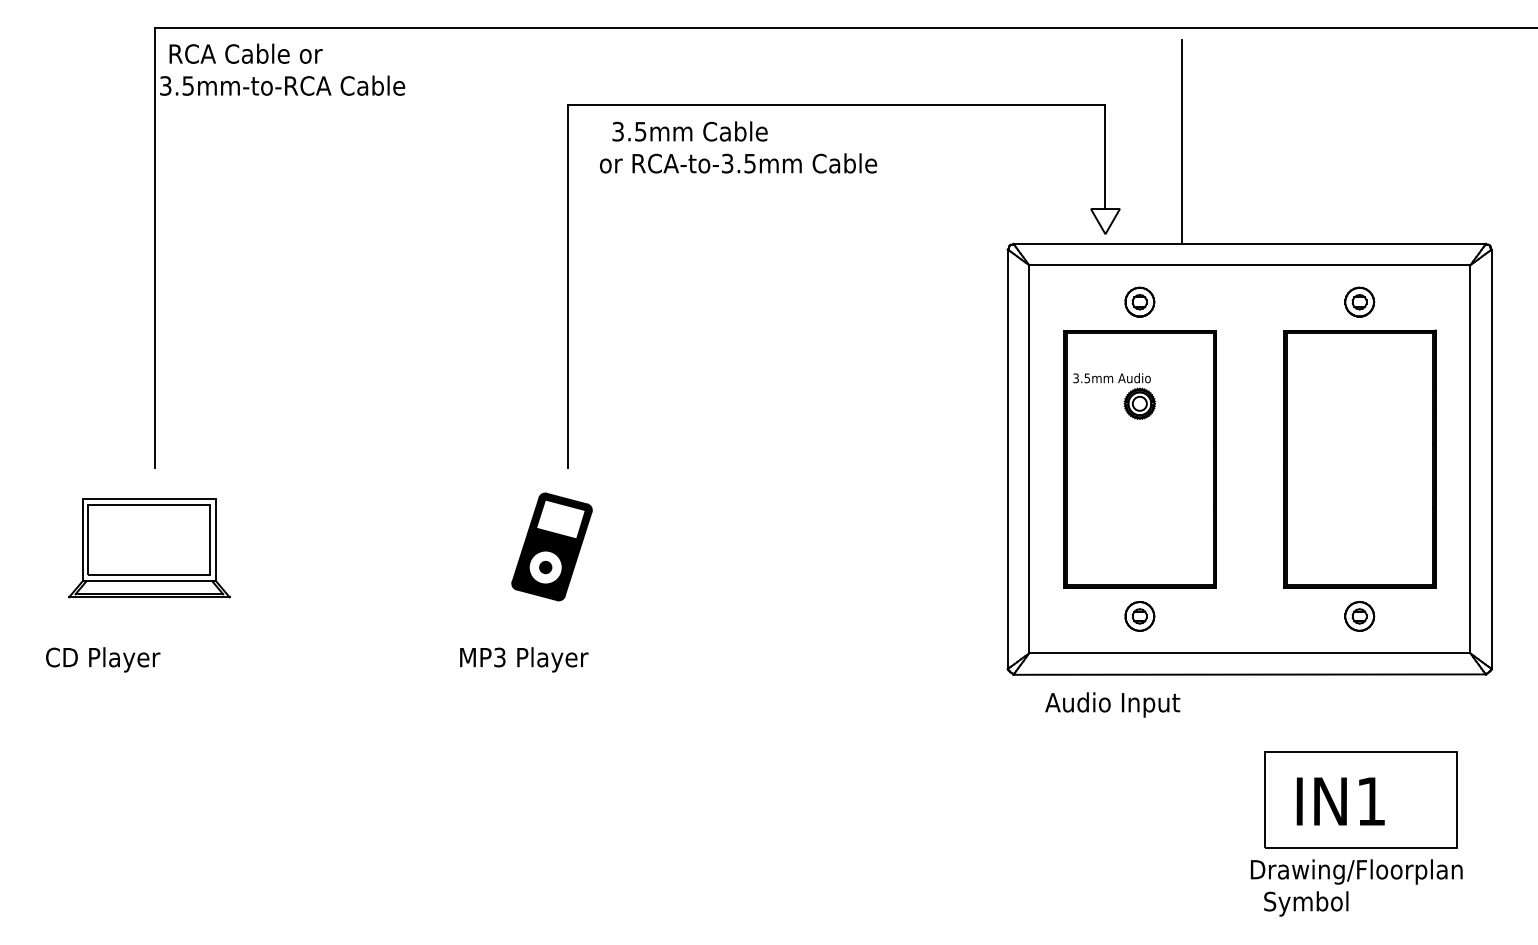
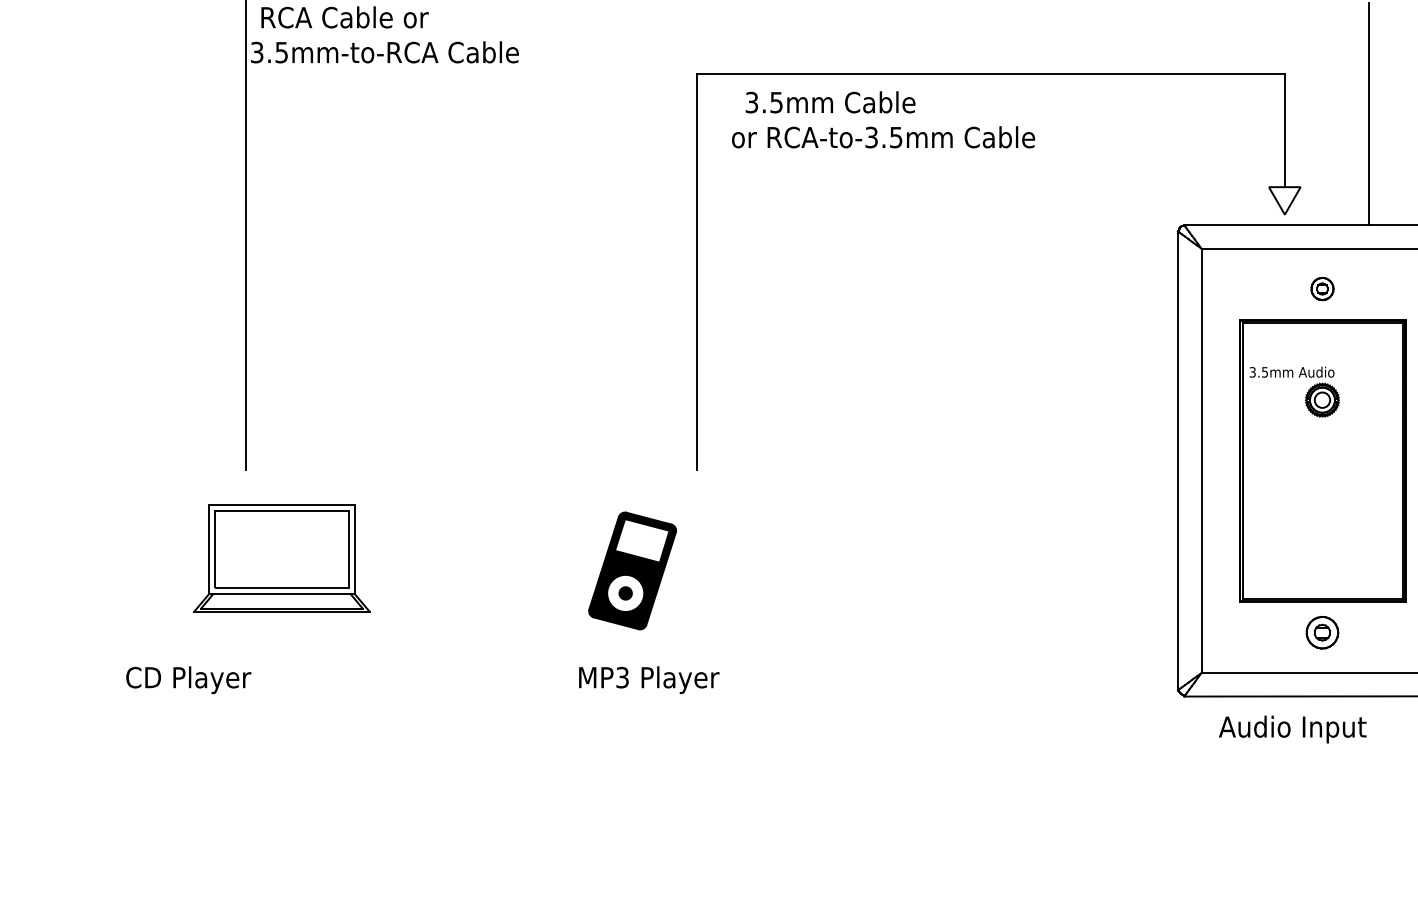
part: (1139, 301) -> (1322, 288), size x0.7
part: (551, 546) -> (631, 570), moved
part: (149, 548) -> (282, 558), moved

